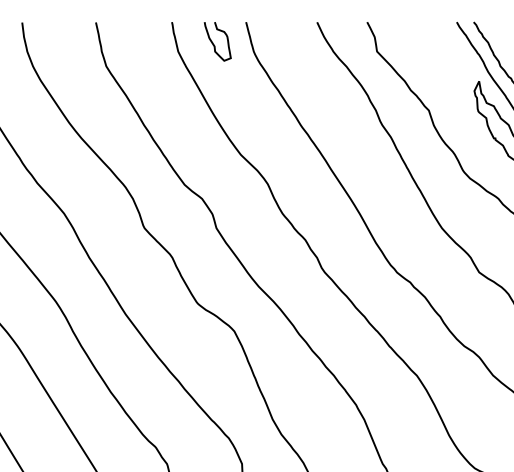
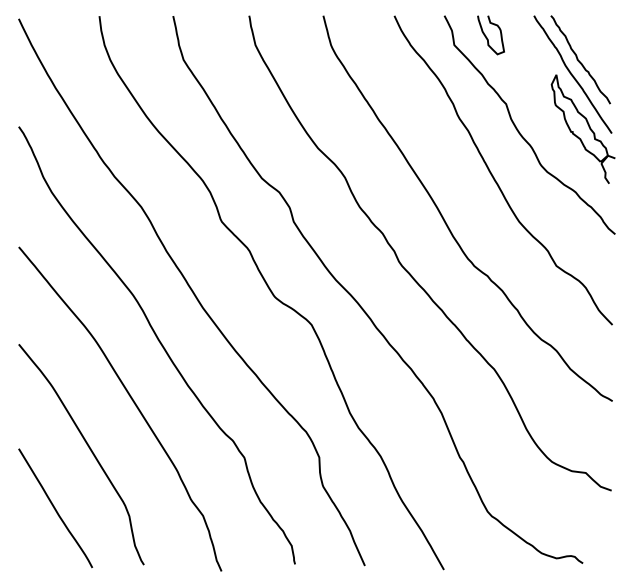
curve: (214, 43) -> (487, 37), moved

